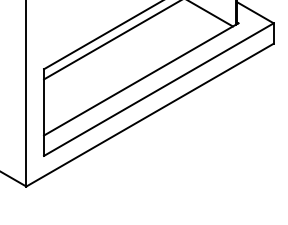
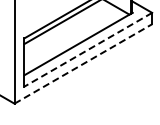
line: (159, 89) -> (88, 49), solid -> dashed
line: (150, 114) -> (83, 63), solid -> dashed

